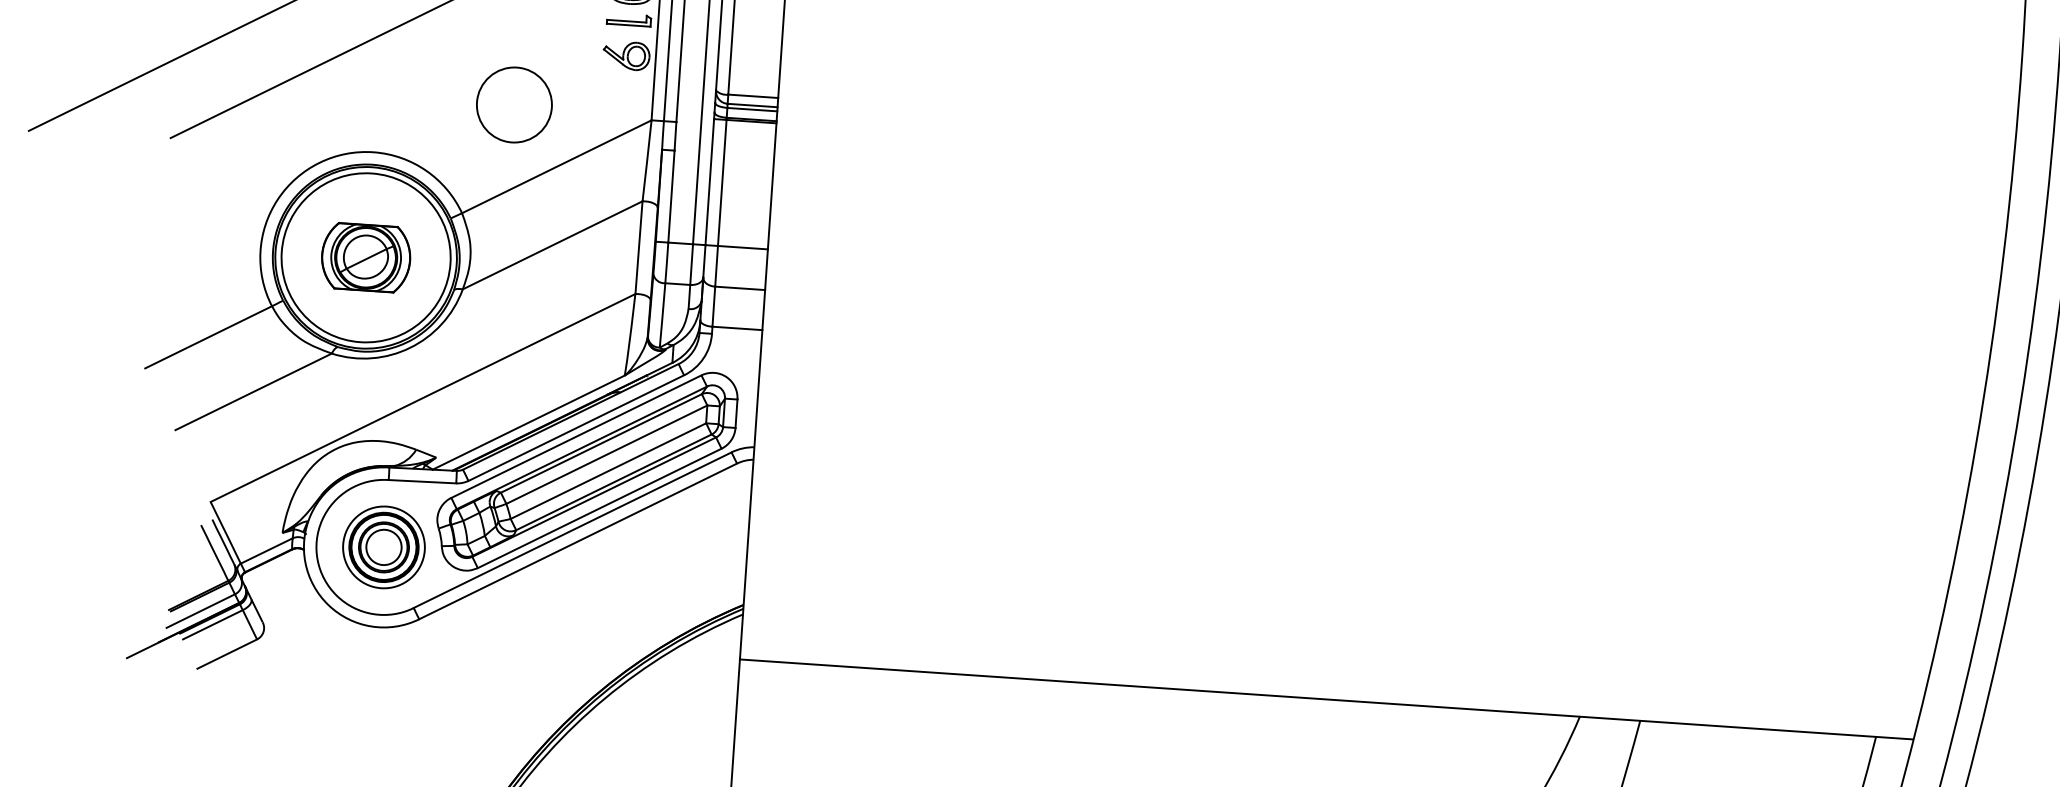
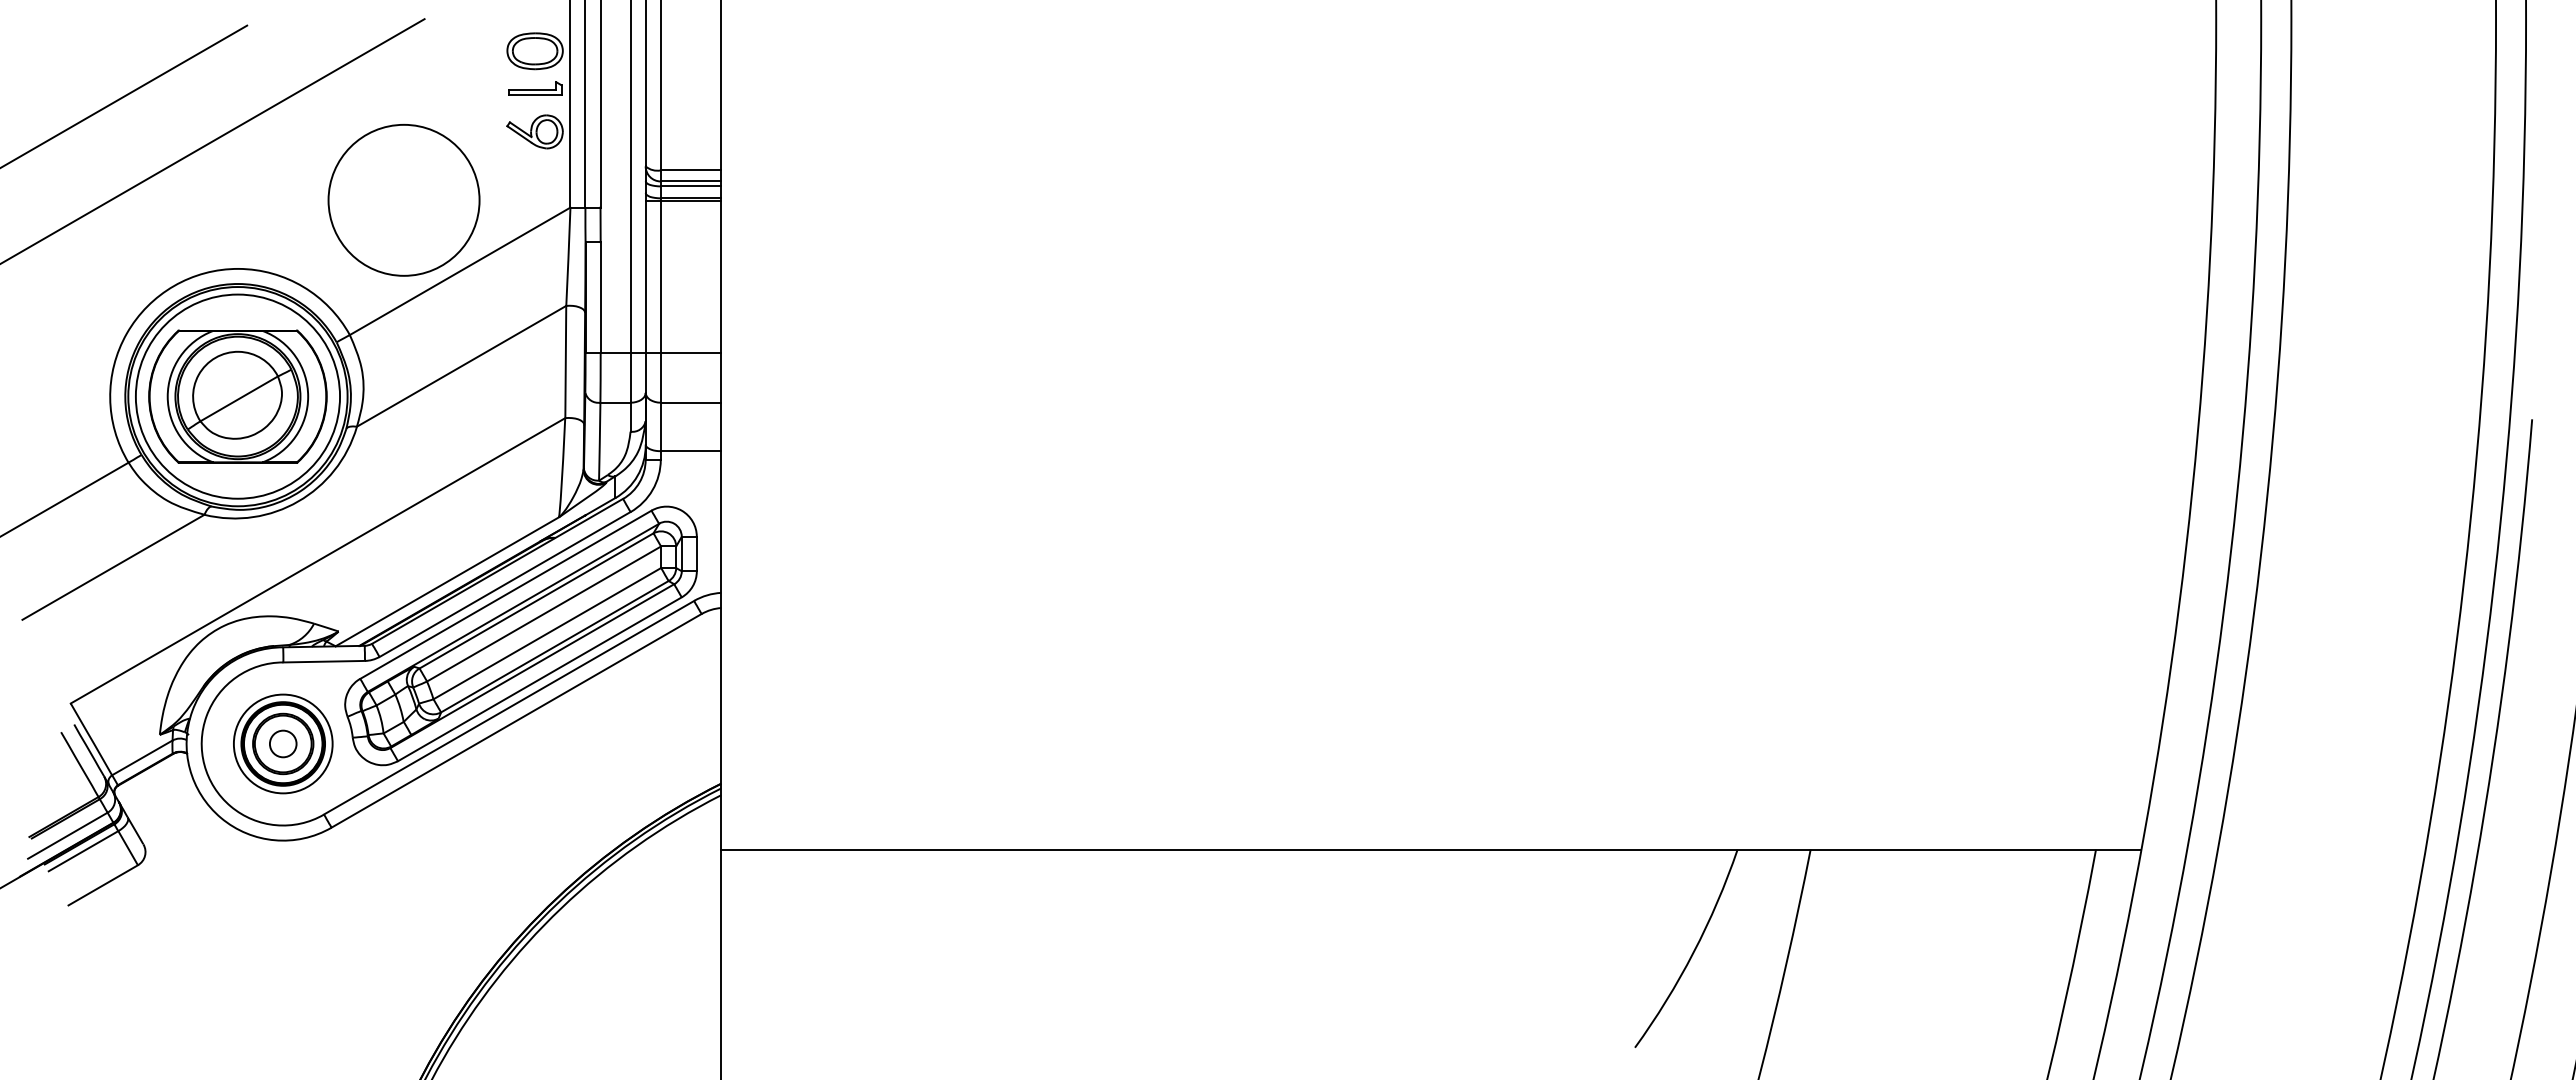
circle: (513, 105) -> (403, 200), size x1.67
part: (365, 257) -> (237, 396), size x1.67
circle: (383, 546) -> (282, 743), size x0.62

